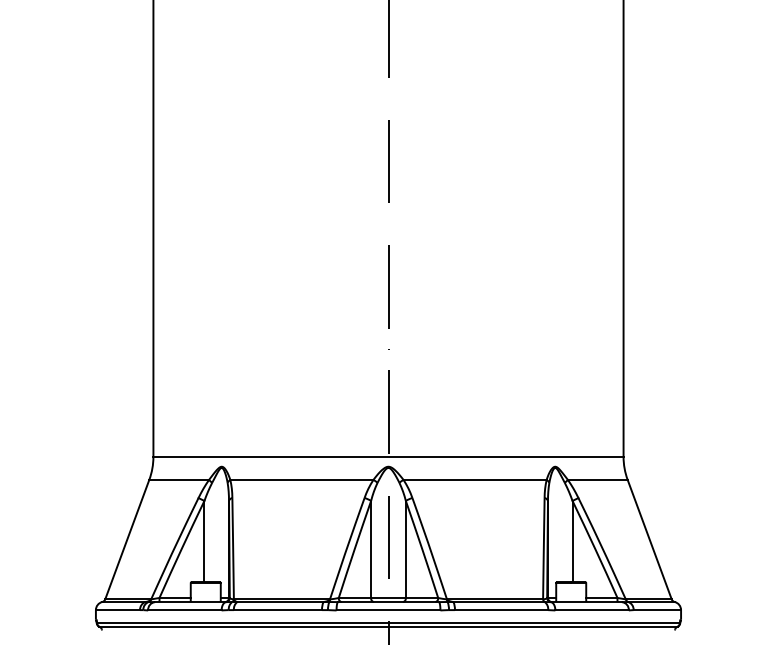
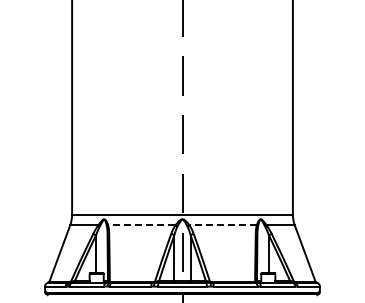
line: (301, 480) -> (141, 225), solid -> dashed
line: (475, 480) -> (223, 225), solid -> dashed

